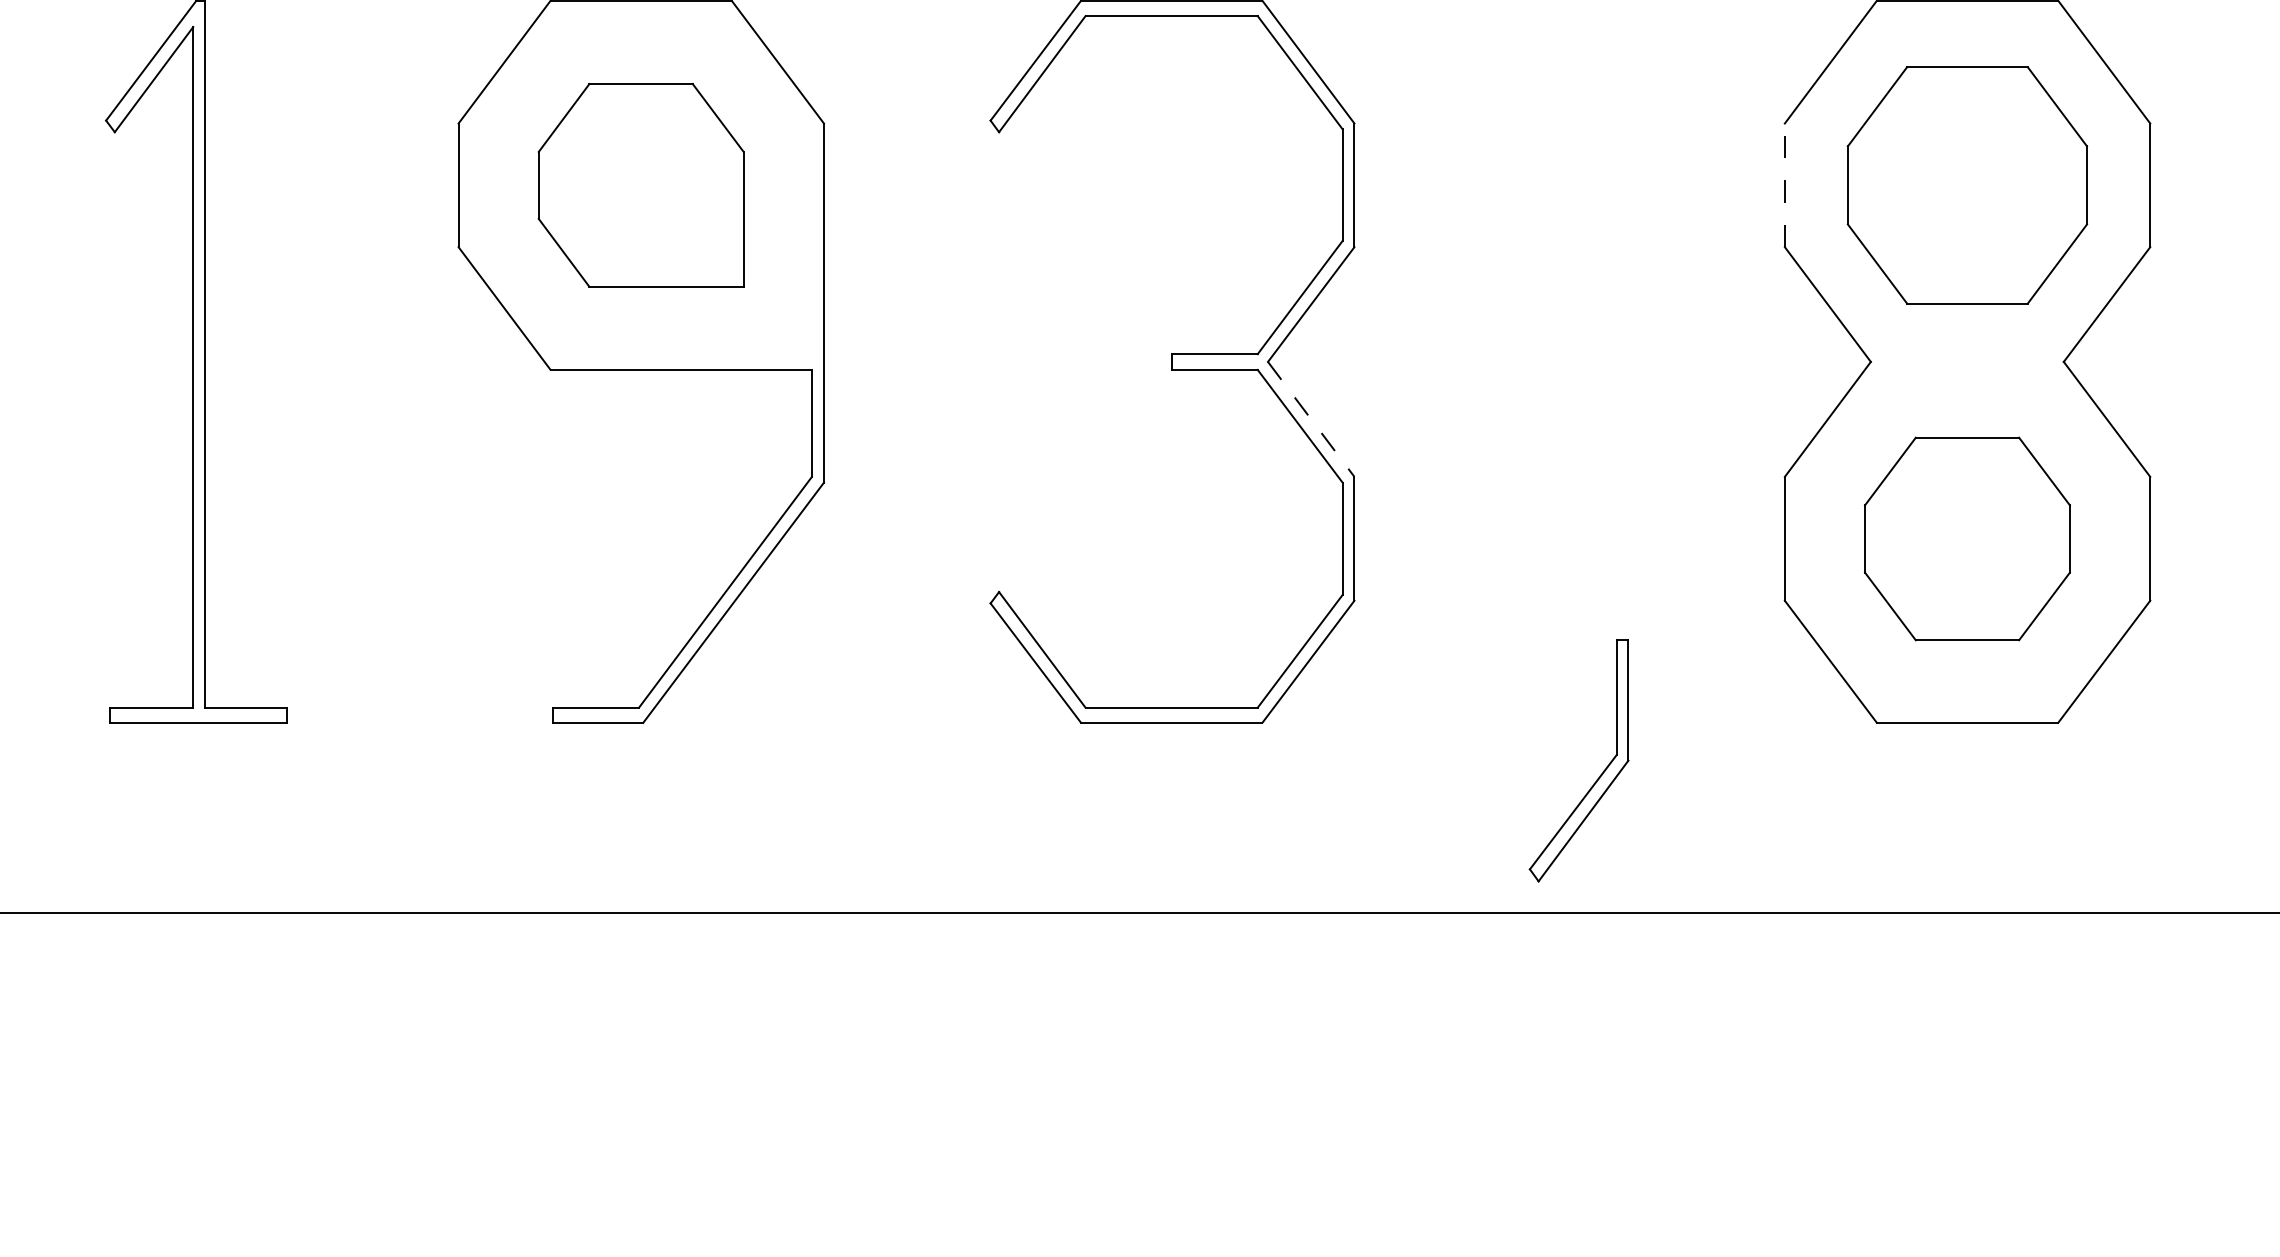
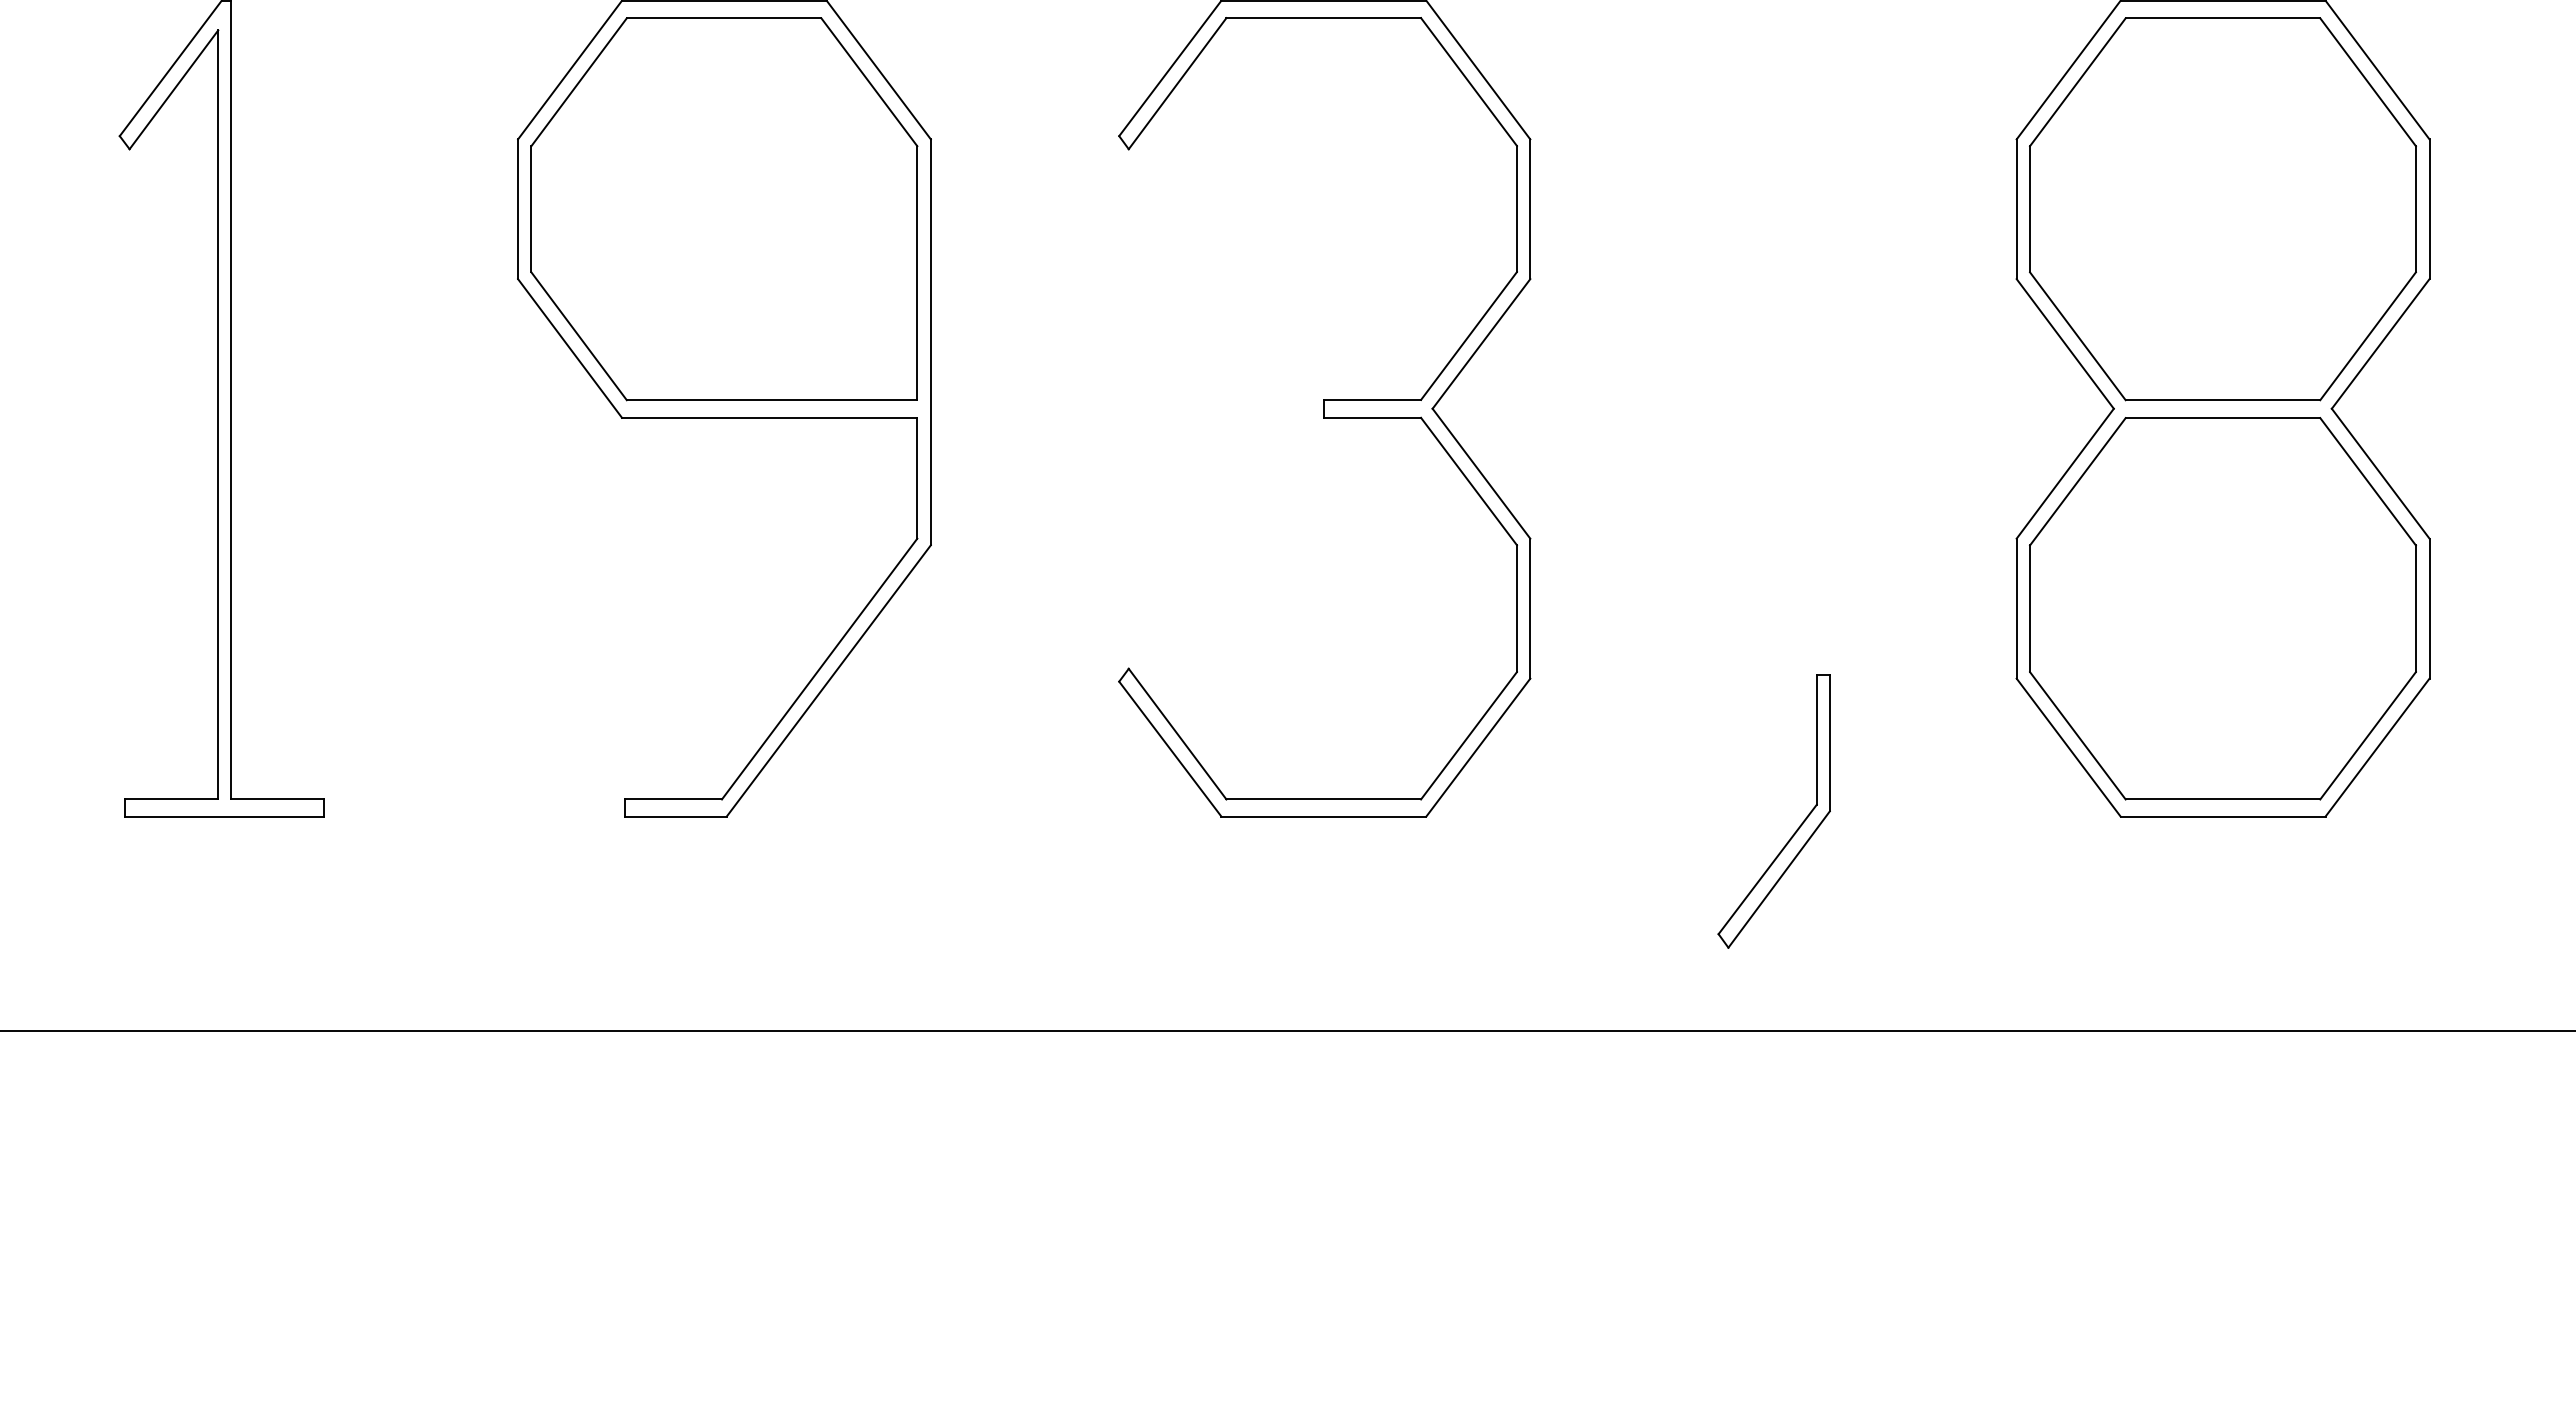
part: (641, 185) -> (724, 209), size x1.67
line: (1784, 185) -> (2016, 209), dashed -> solid
part: (1967, 185) -> (2222, 209), size x1.43
line: (1311, 420) -> (1481, 474), dashed -> solid
part: (1967, 538) -> (2222, 608), size x1.67
part: (1598, 776) -> (1796, 829), moved

